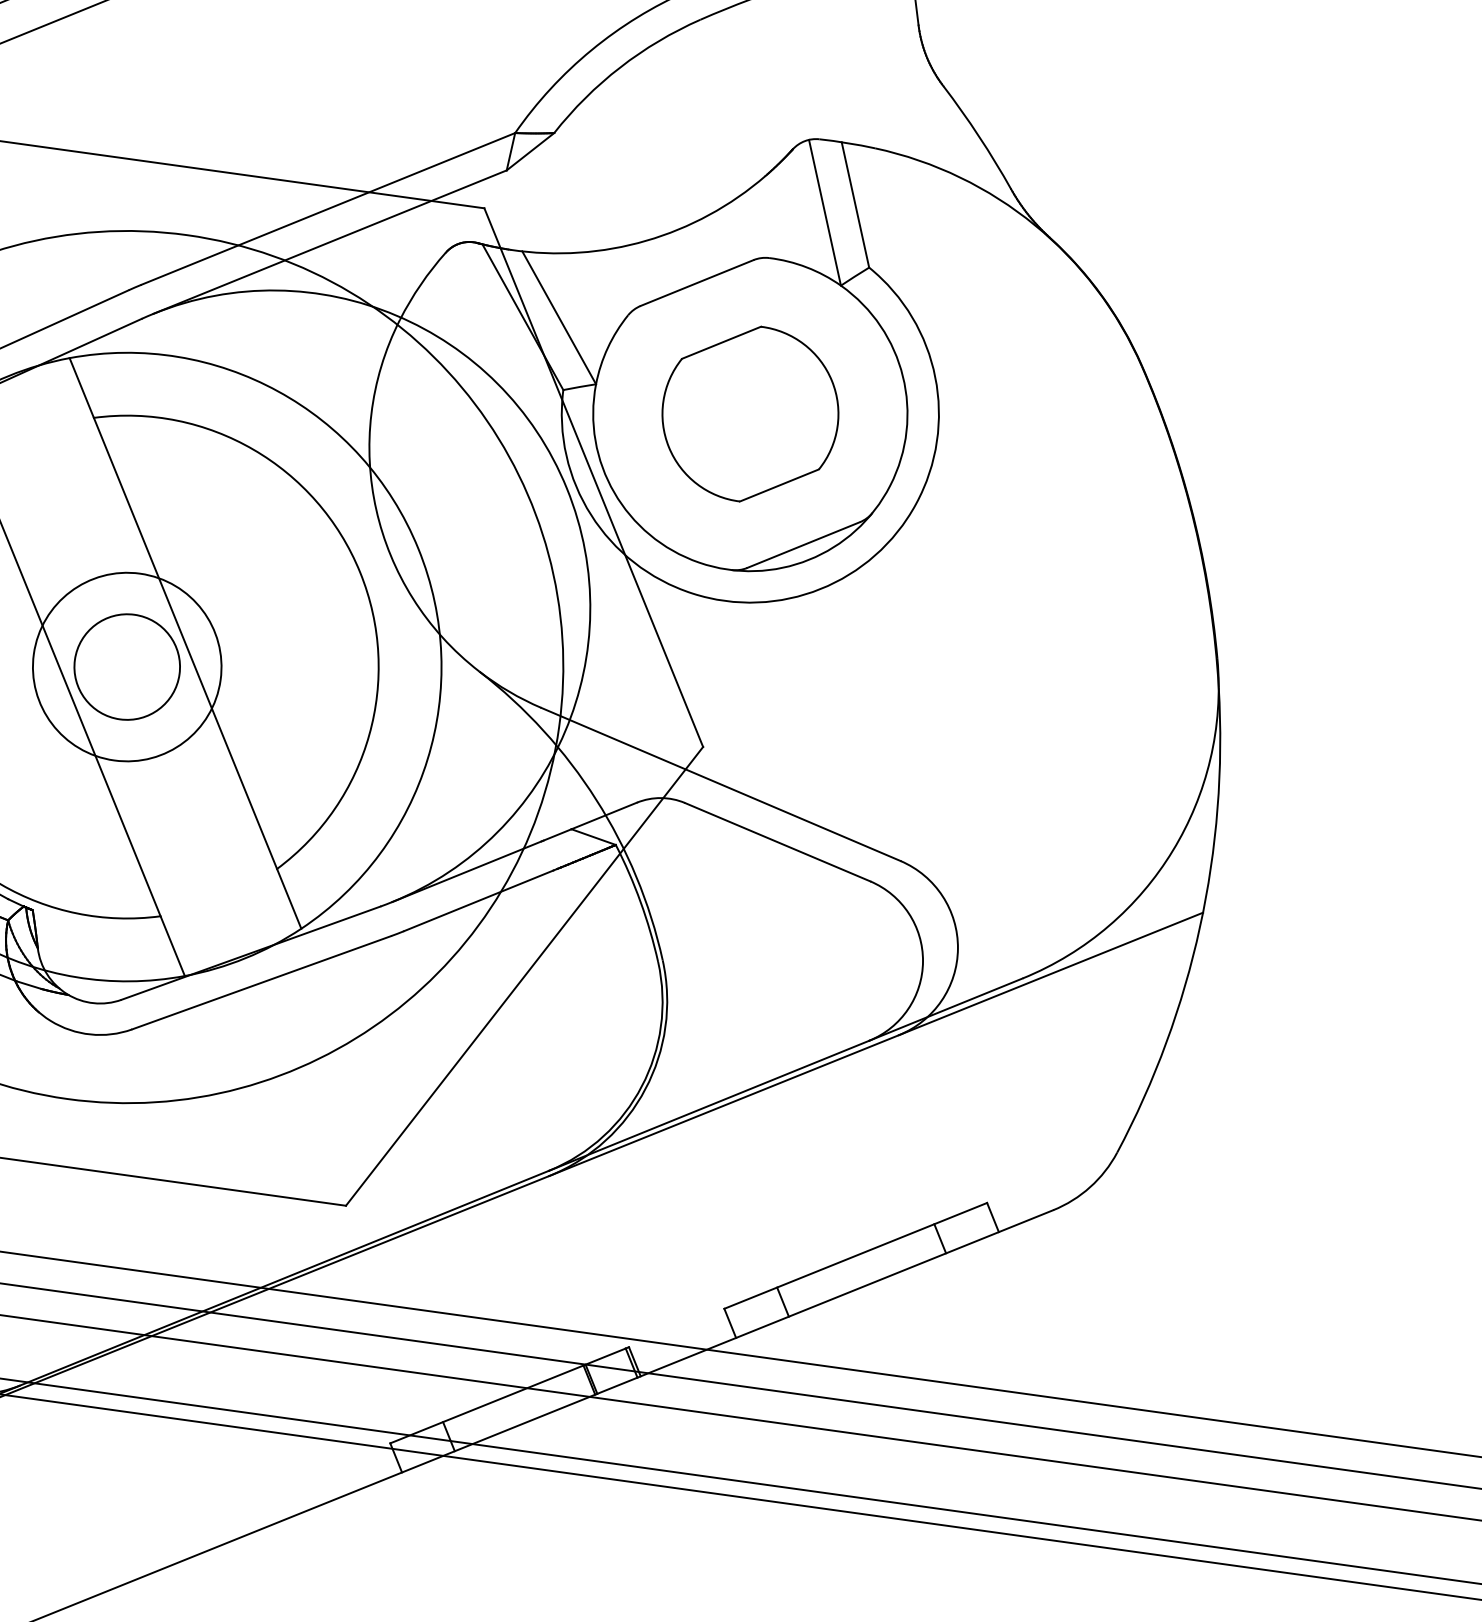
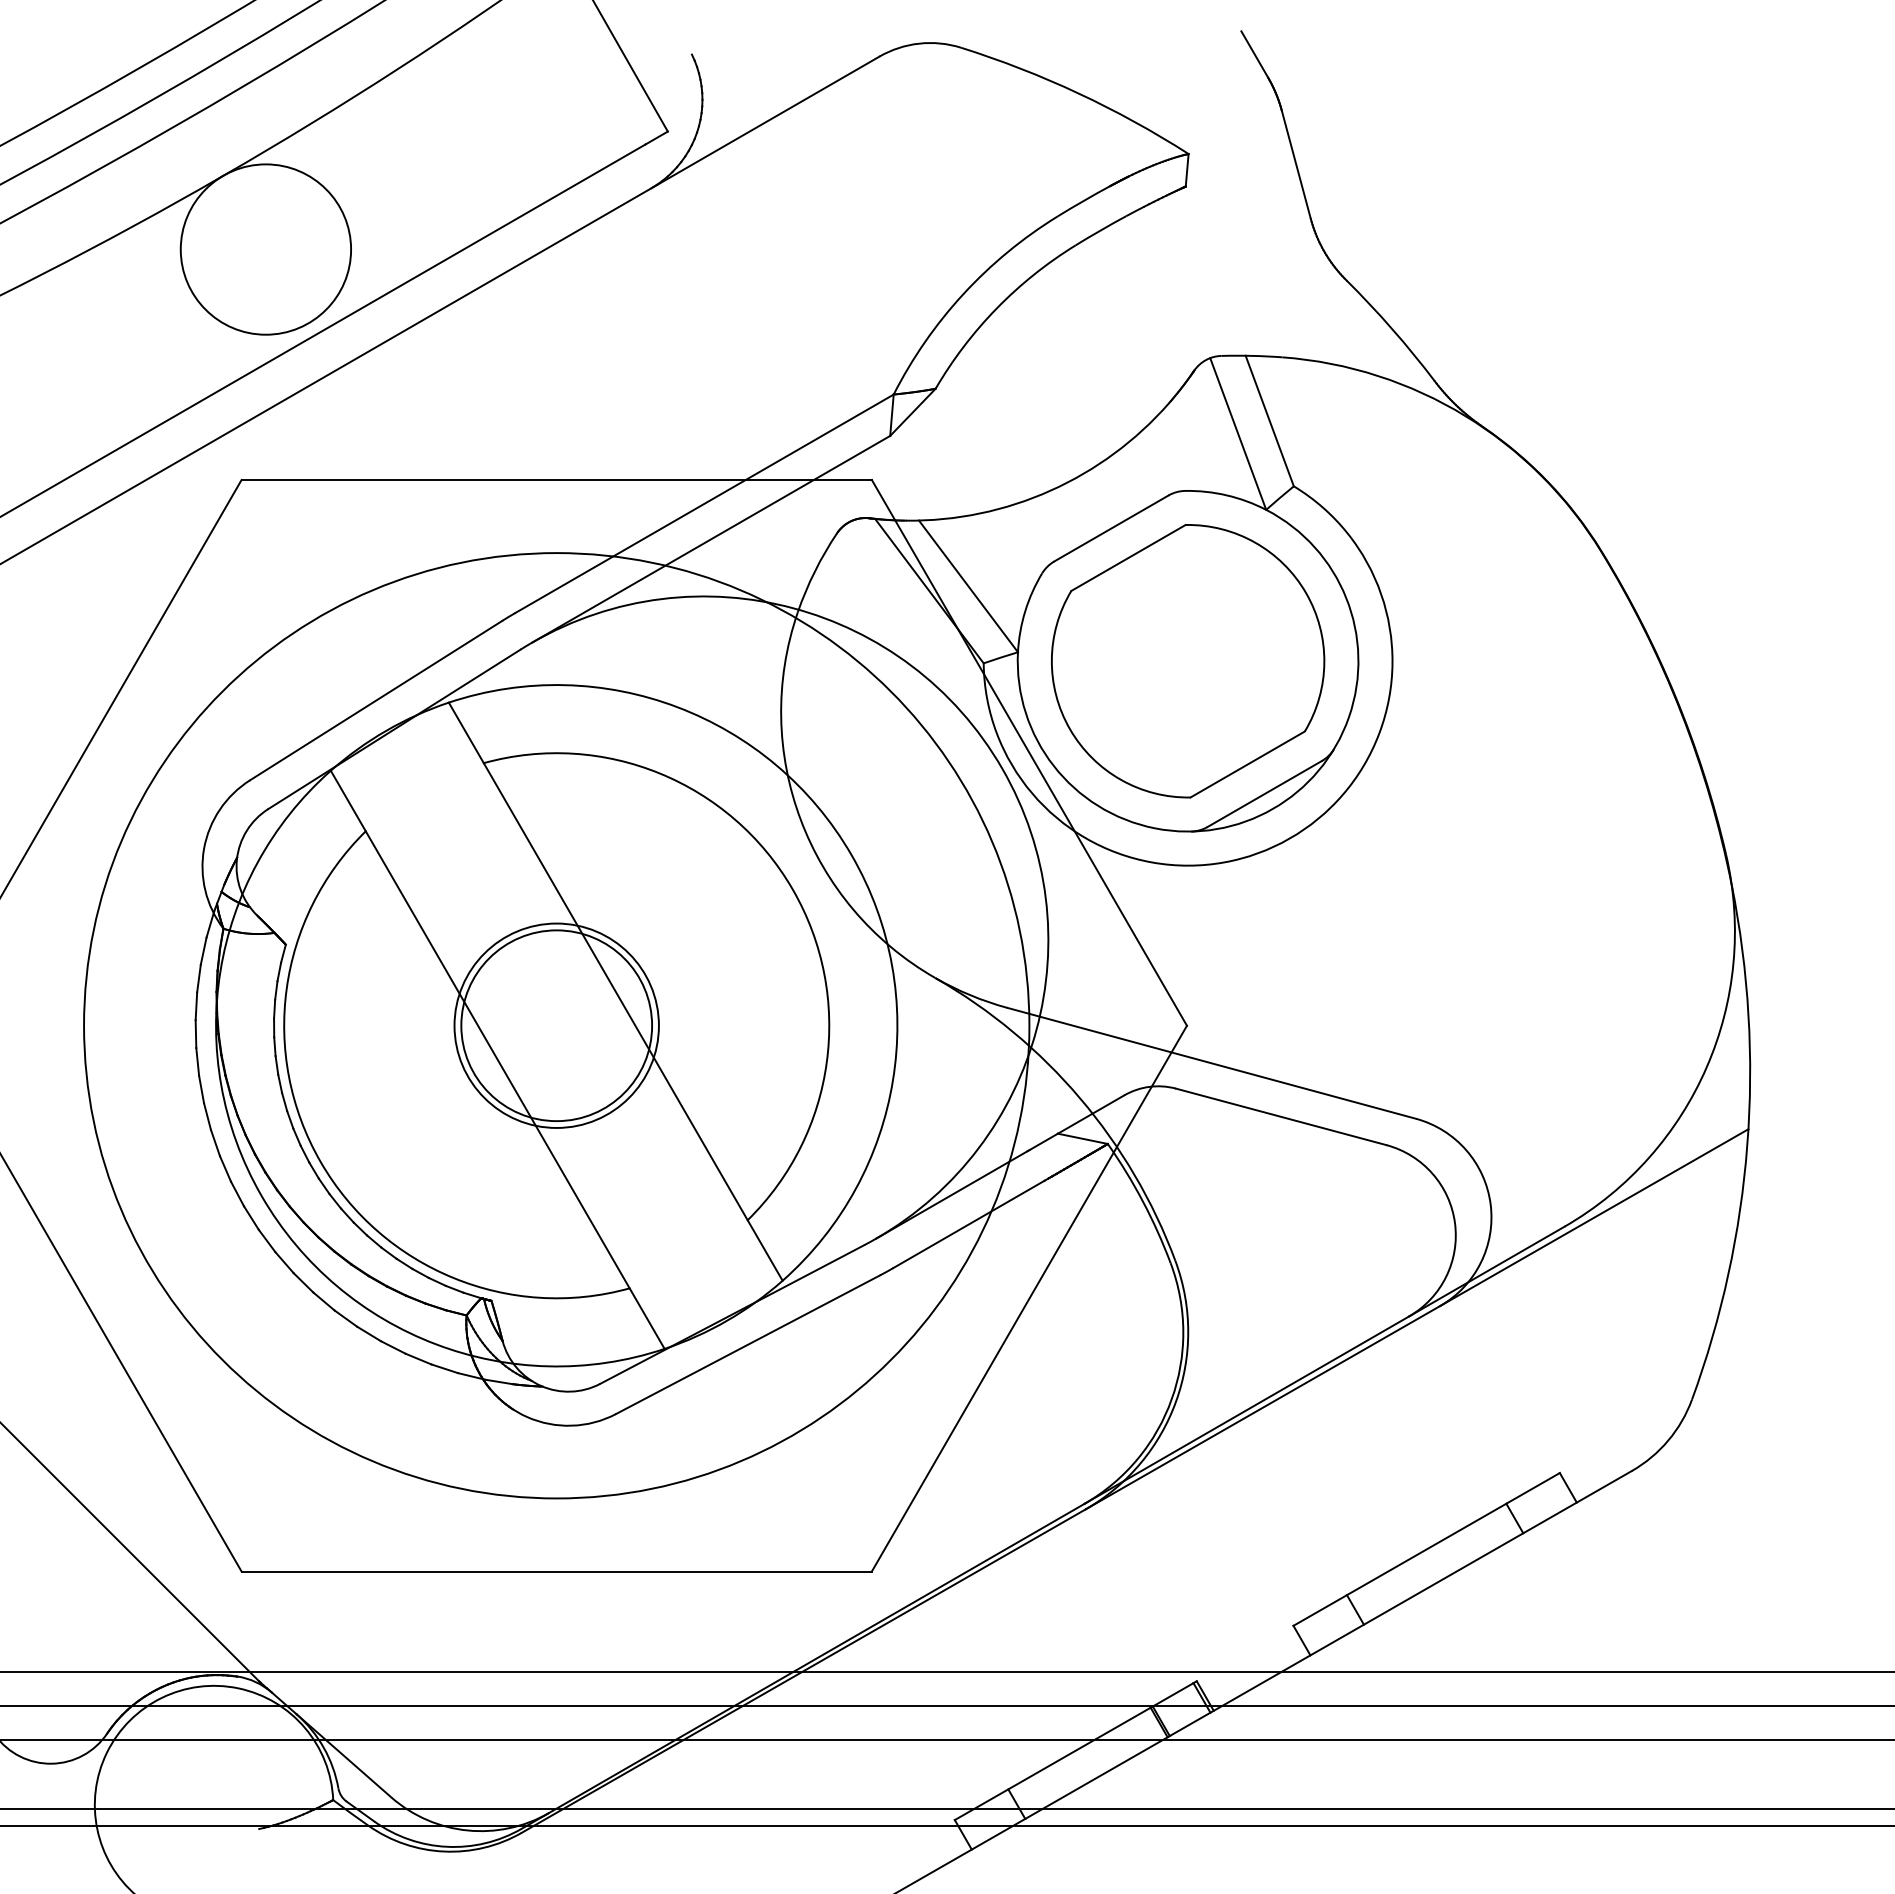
part: (750, 414) -> (1188, 661), size x1.43
circle: (127, 666) -> (556, 1025), size x1.67

